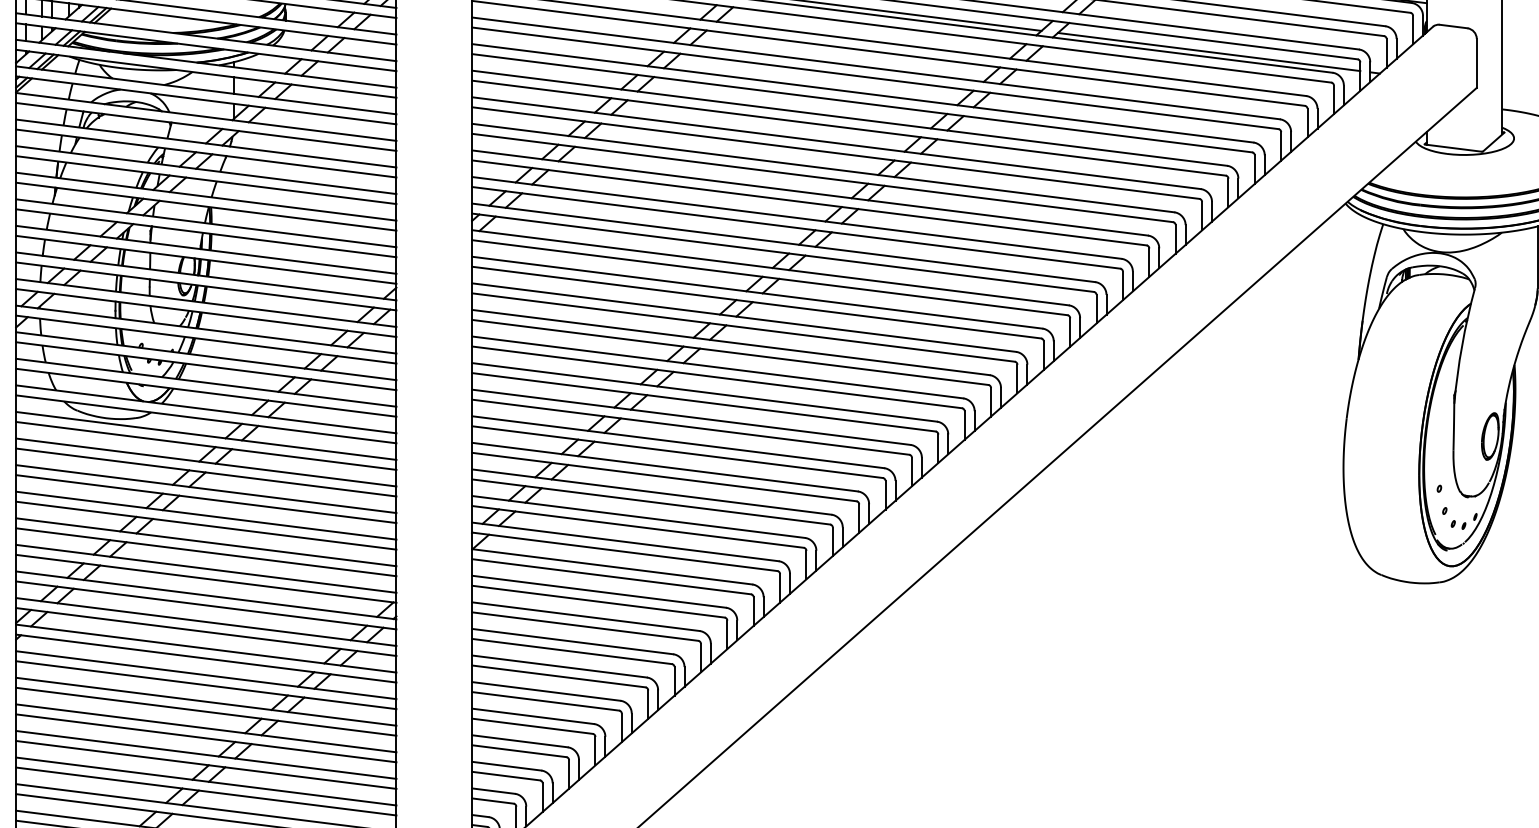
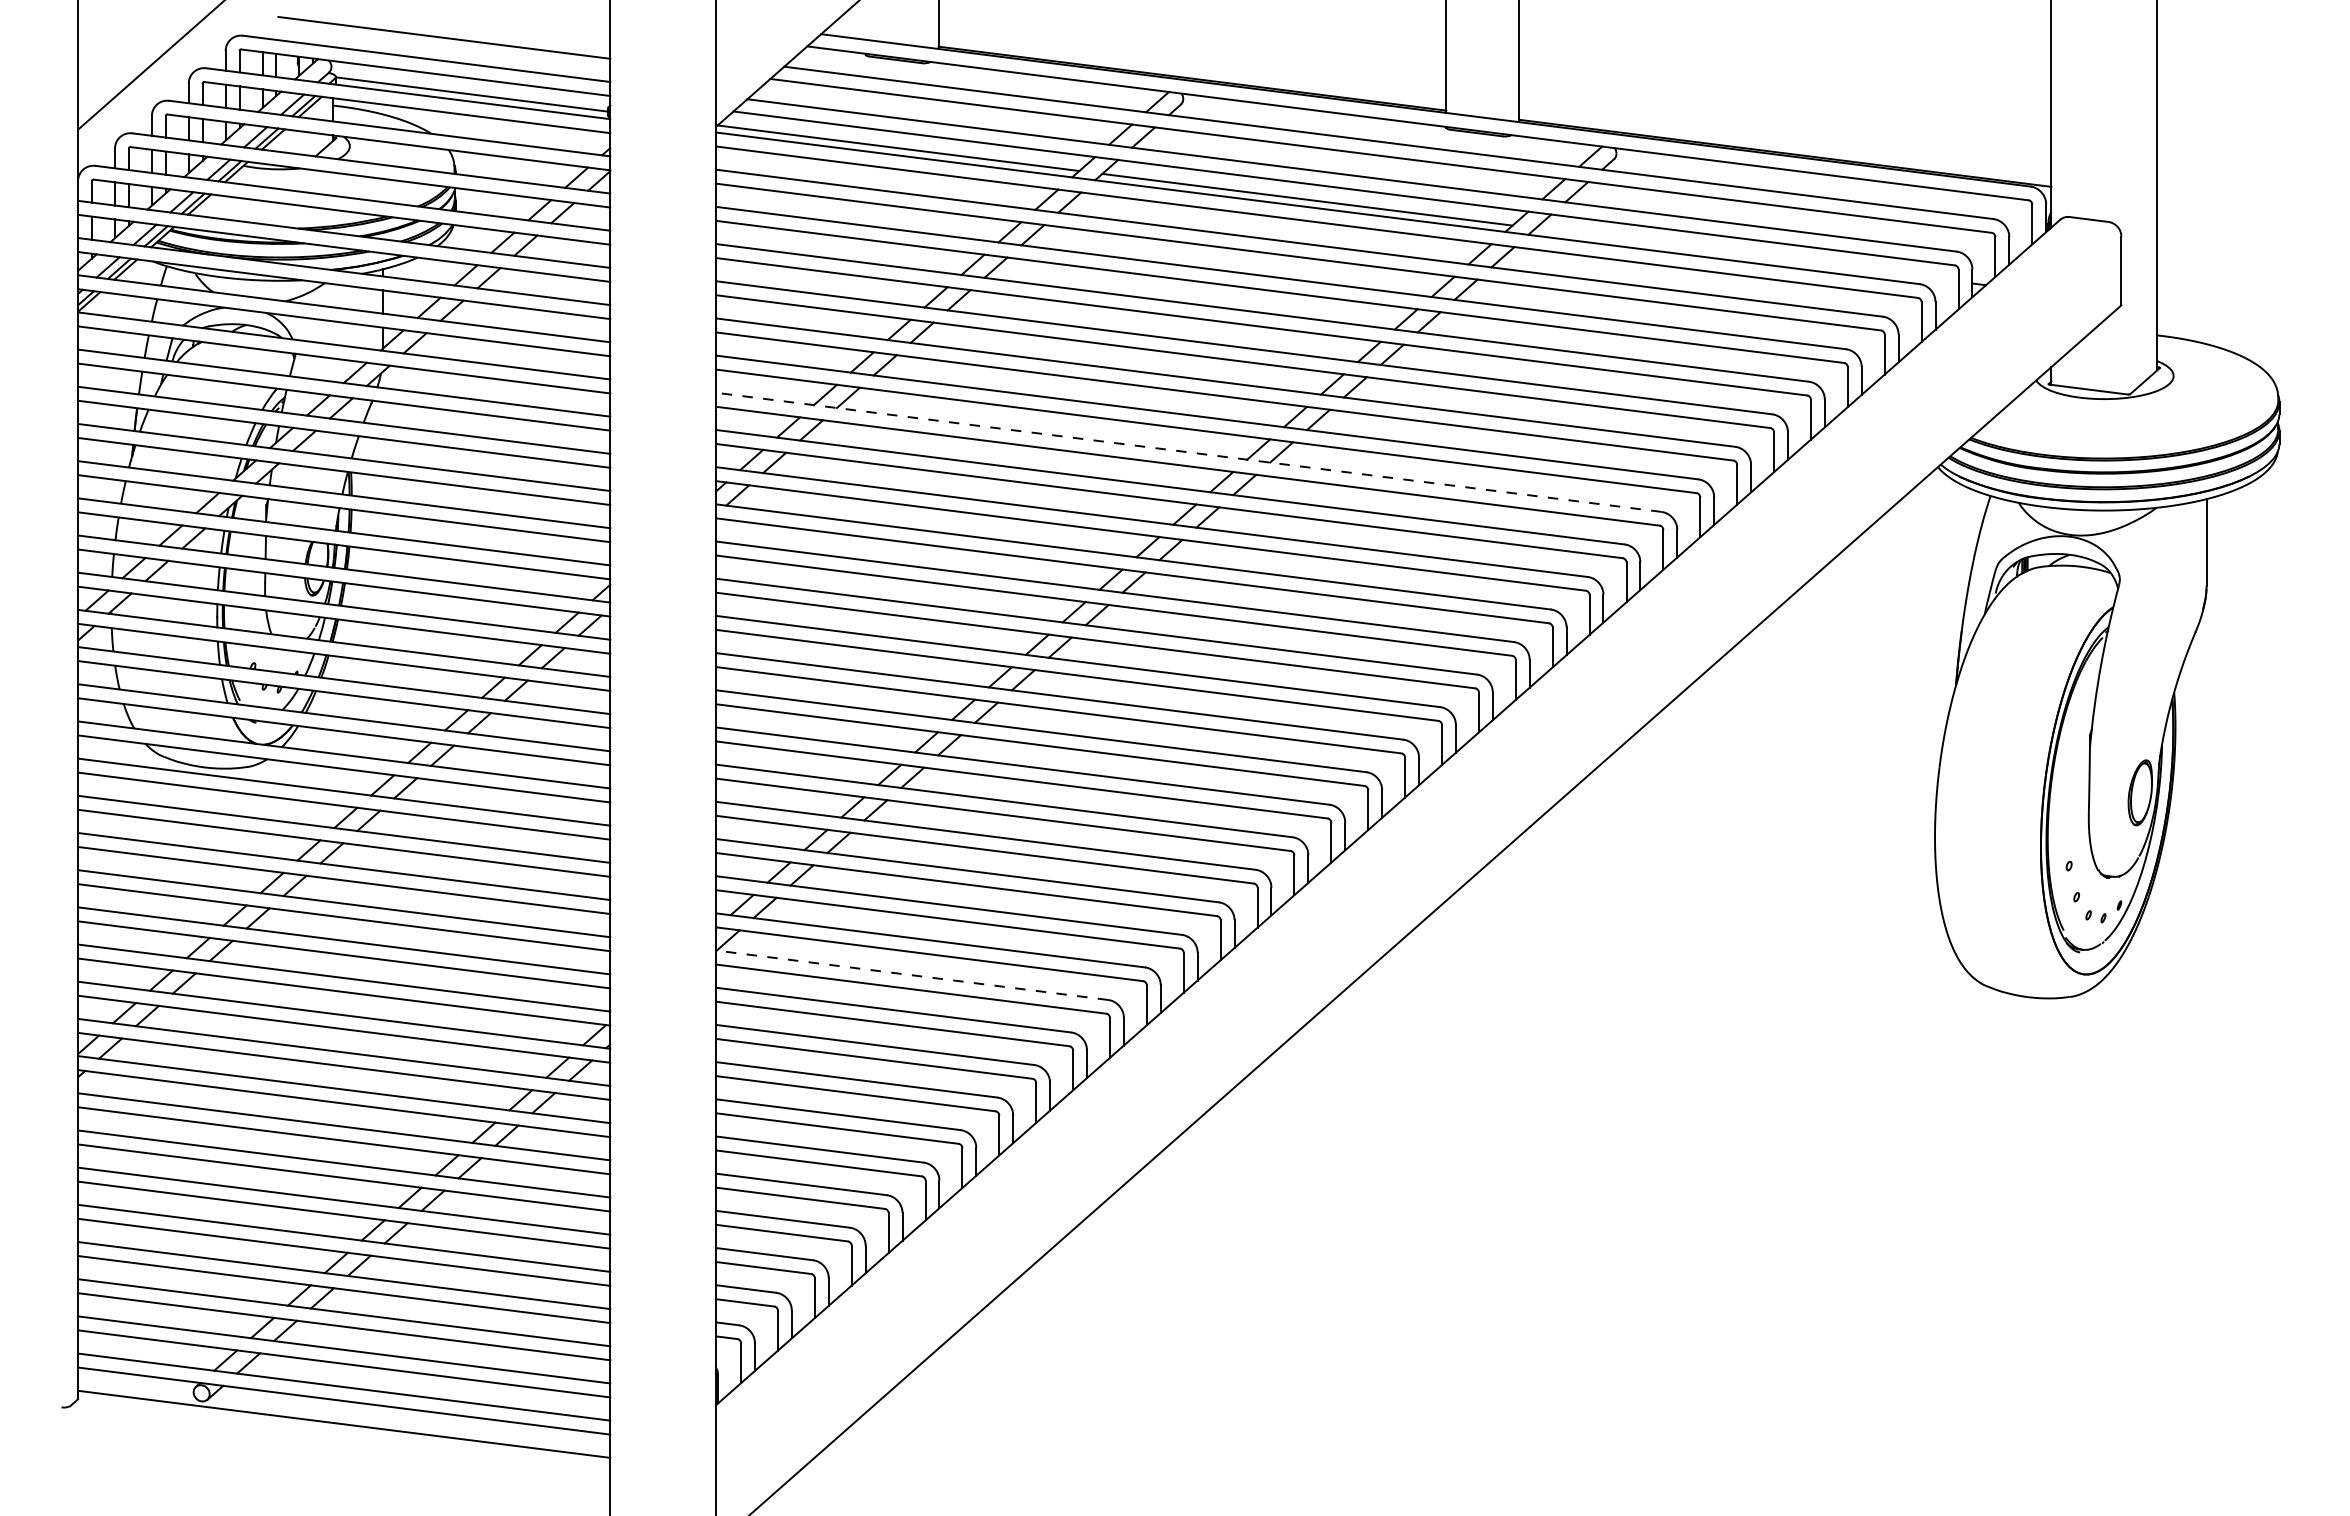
line: (1208, 51) -> (1746, 254), removed
line: (809, 193) -> (1188, 452), solid -> dashed
line: (612, 567) -> (912, 975), solid -> dashed

